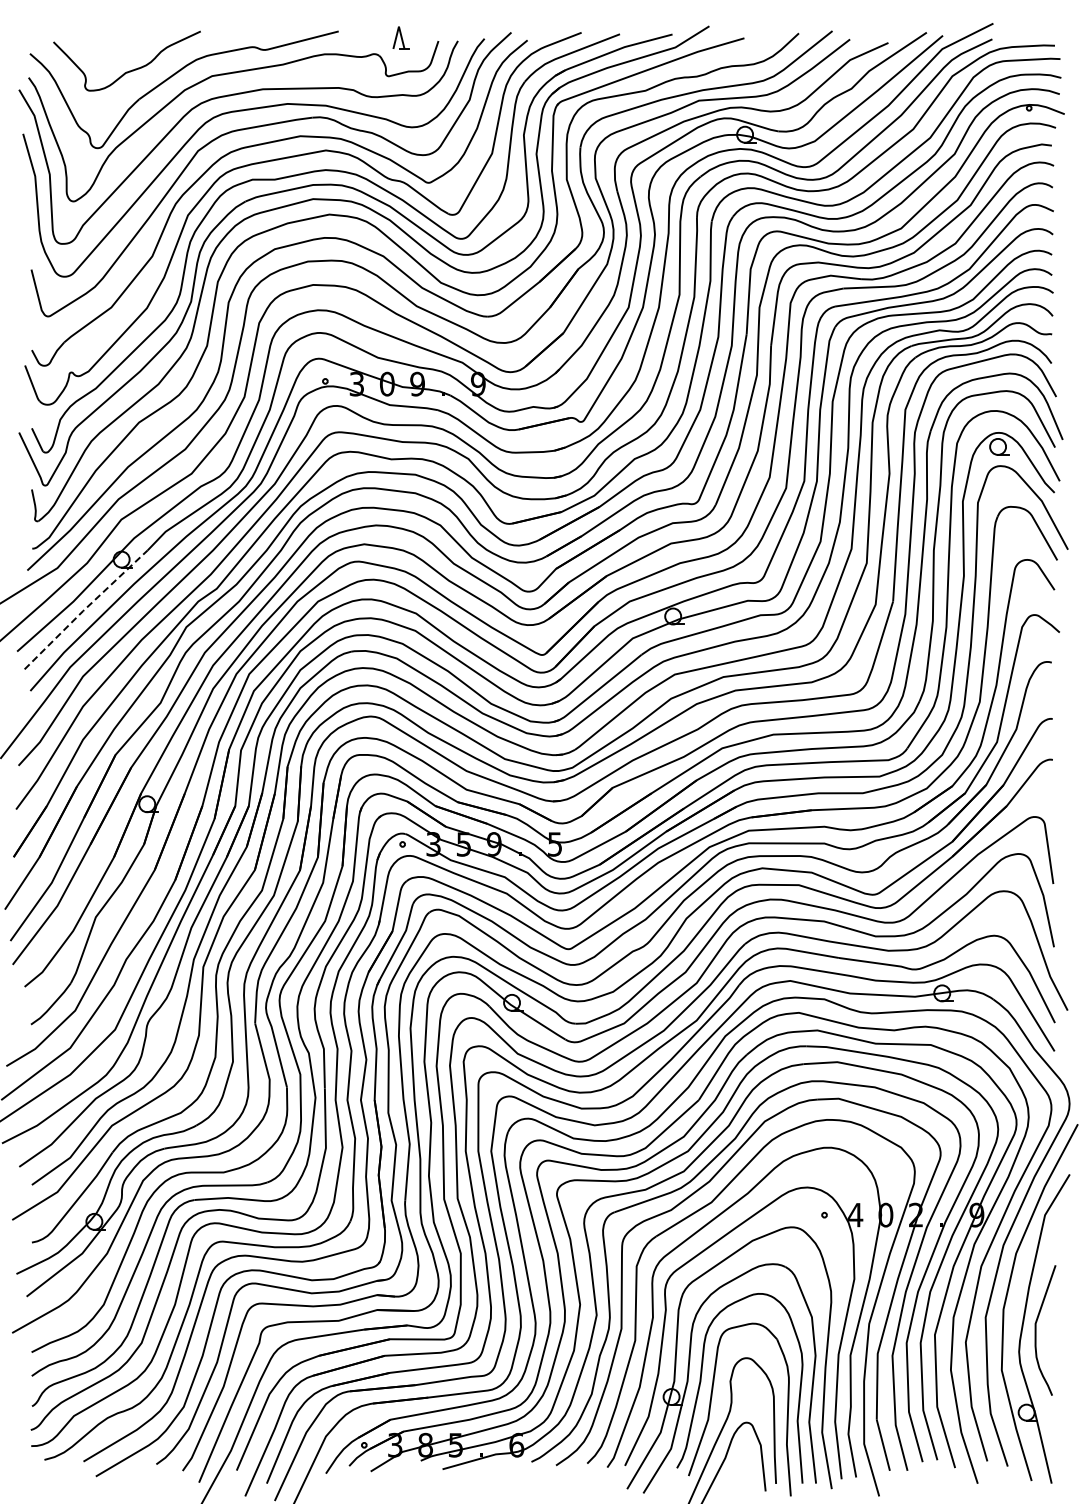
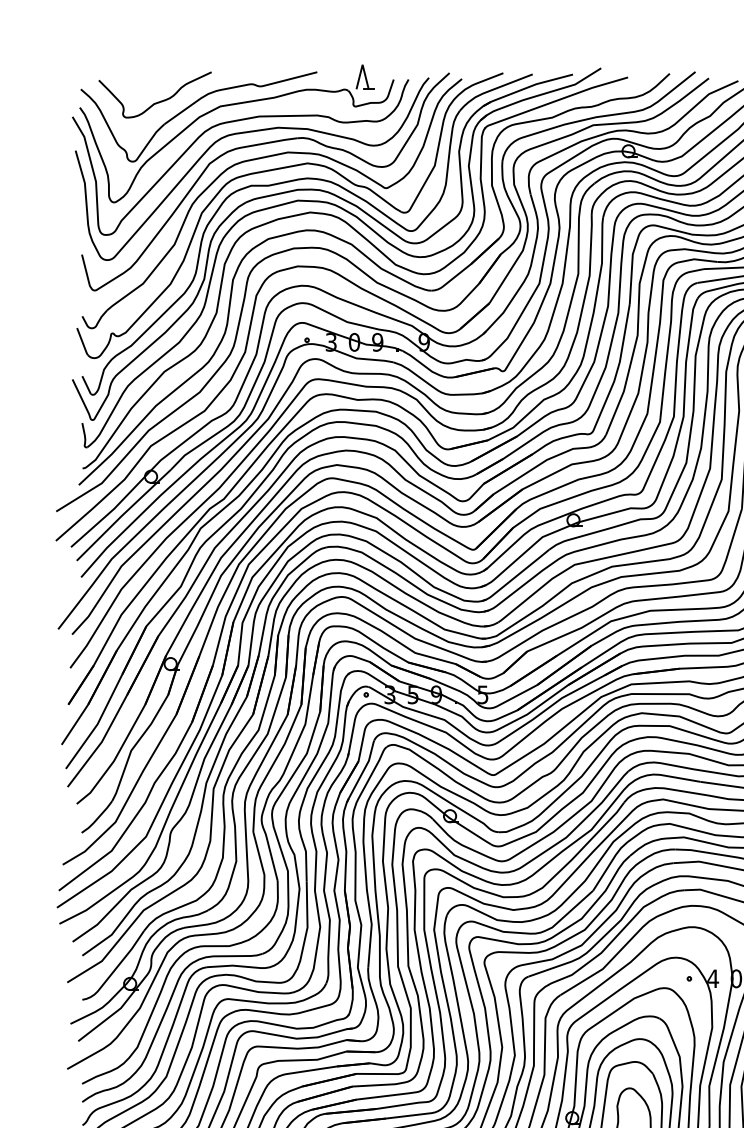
part: (401, 37) -> (365, 76), size x1.43
line: (85, 609) -> (123, 514), dashed -> solid

